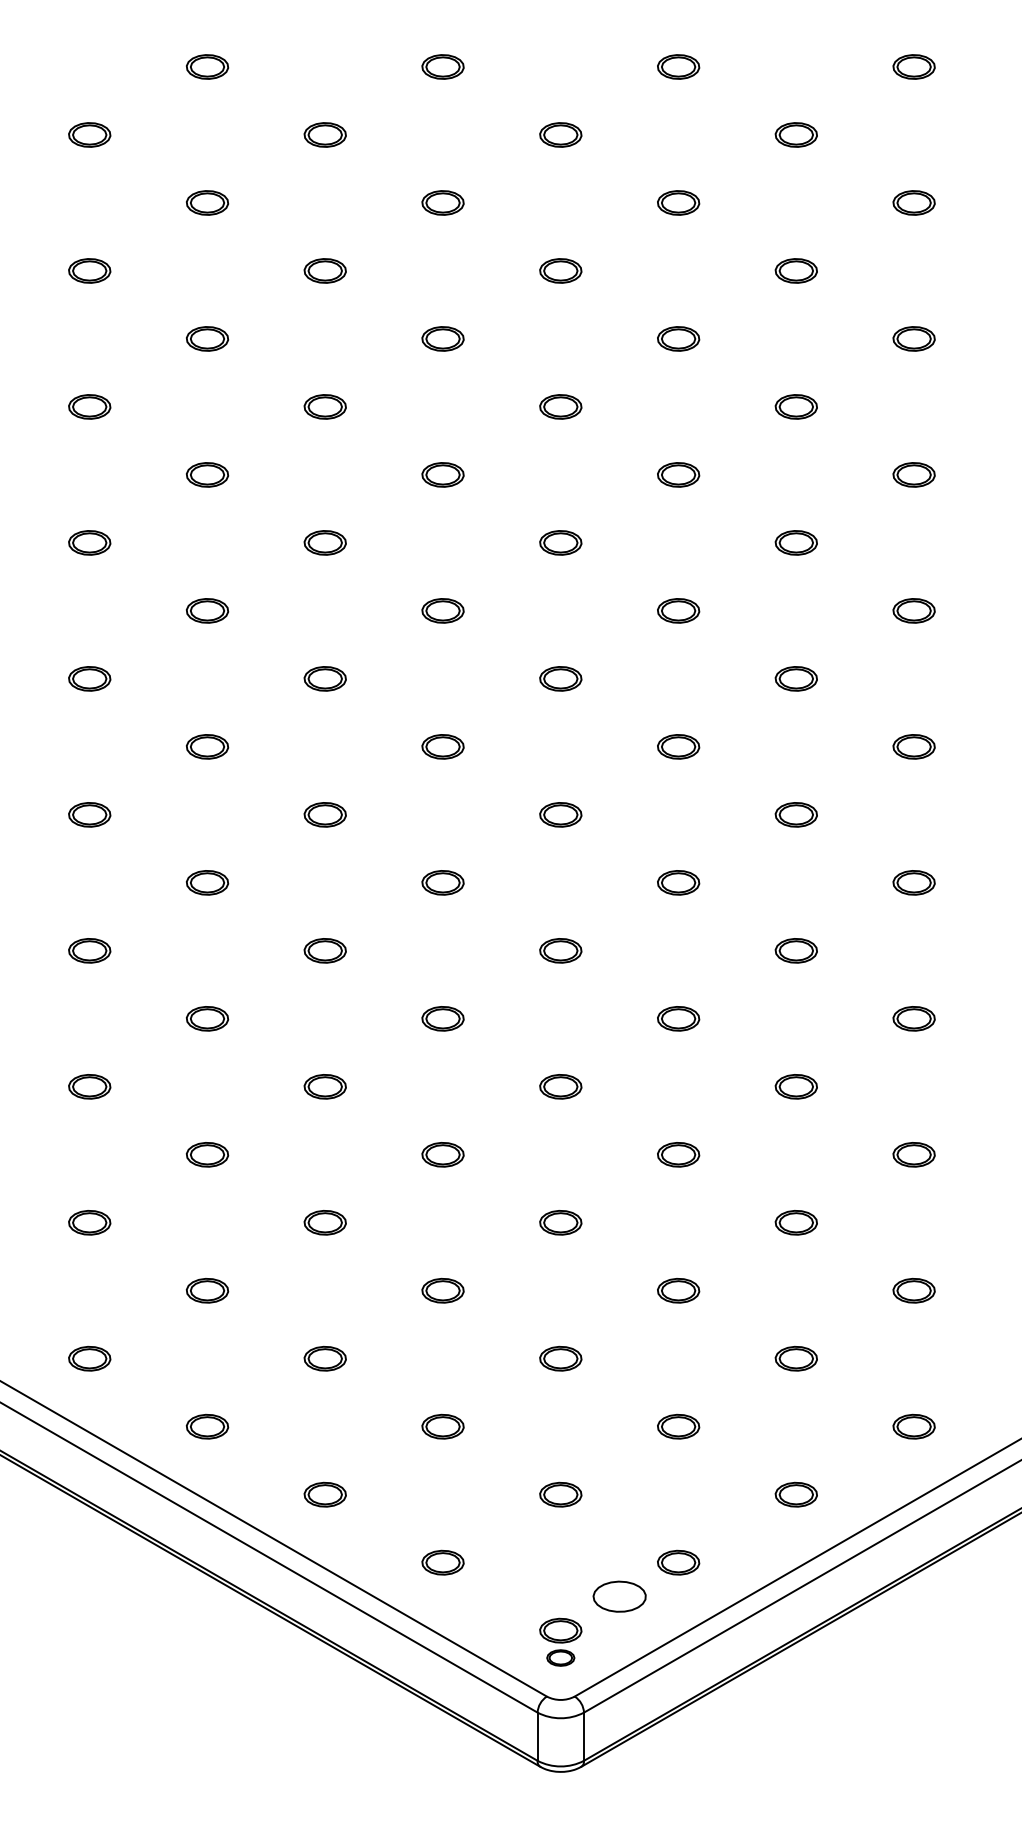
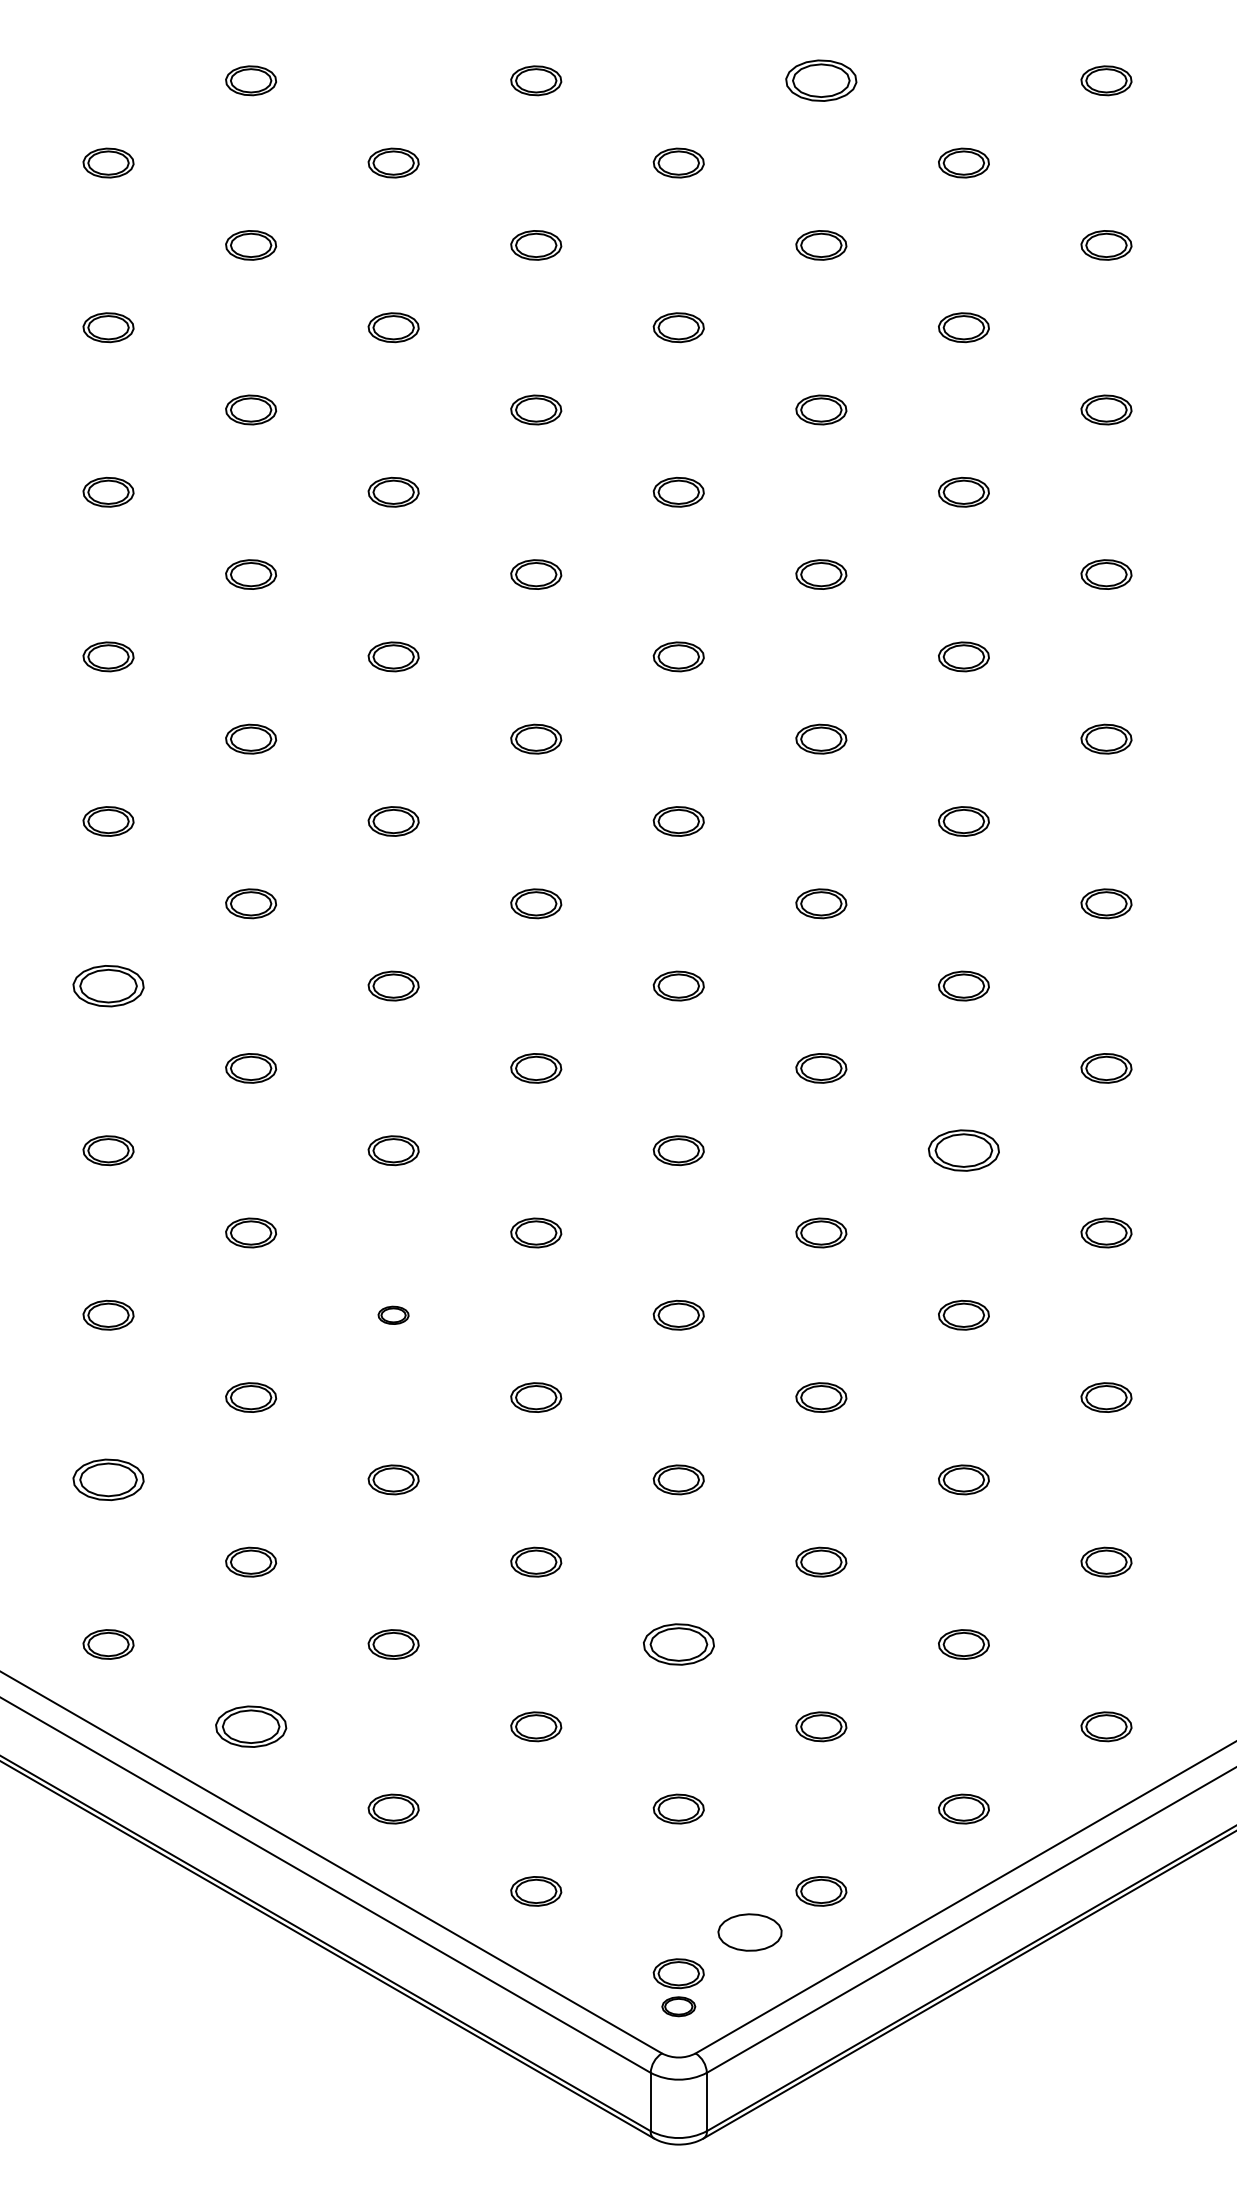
part: (678, 66) -> (821, 80), size x1.4
part: (89, 814) -> (108, 985), size x1.4
part: (796, 950) -> (963, 1150), size x1.4
part: (325, 1086) -> (393, 1315), size x0.6
part: (89, 1222) -> (108, 1479), size x1.4
part: (560, 1358) -> (678, 1644), size x1.4
part: (206, 1426) -> (250, 1726), size x1.4

